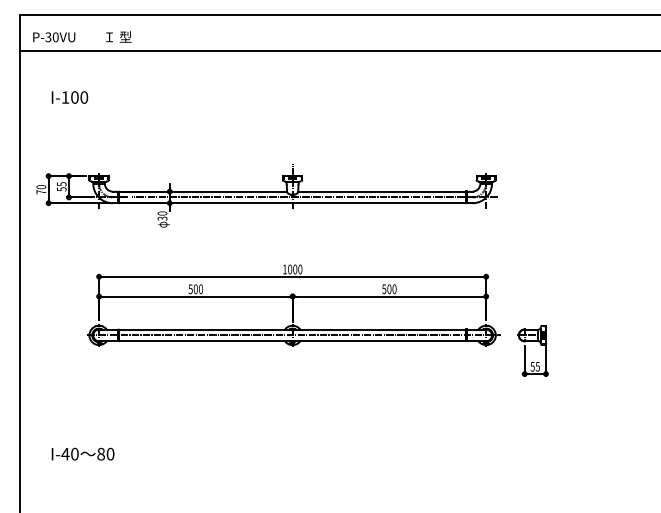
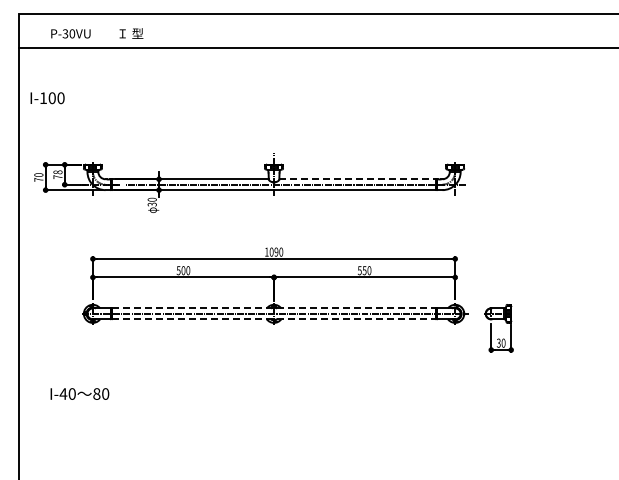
text: (82, 36) -> (97, 33), moved
text: (69, 97) -> (47, 98), moved
text: (61, 186) -> (57, 174), 55 -> 78
line: (381, 191) -> (357, 179), solid -> dashed
text: (295, 268) -> (276, 251), 1000 -> 1090
text: (389, 289) -> (364, 270), 500 -> 550
line: (293, 329) -> (274, 308), solid -> dashed
line: (293, 341) -> (274, 319), solid -> dashed
text: (535, 366) -> (501, 342), 55 -> 30
text: (82, 453) -> (79, 393), moved

